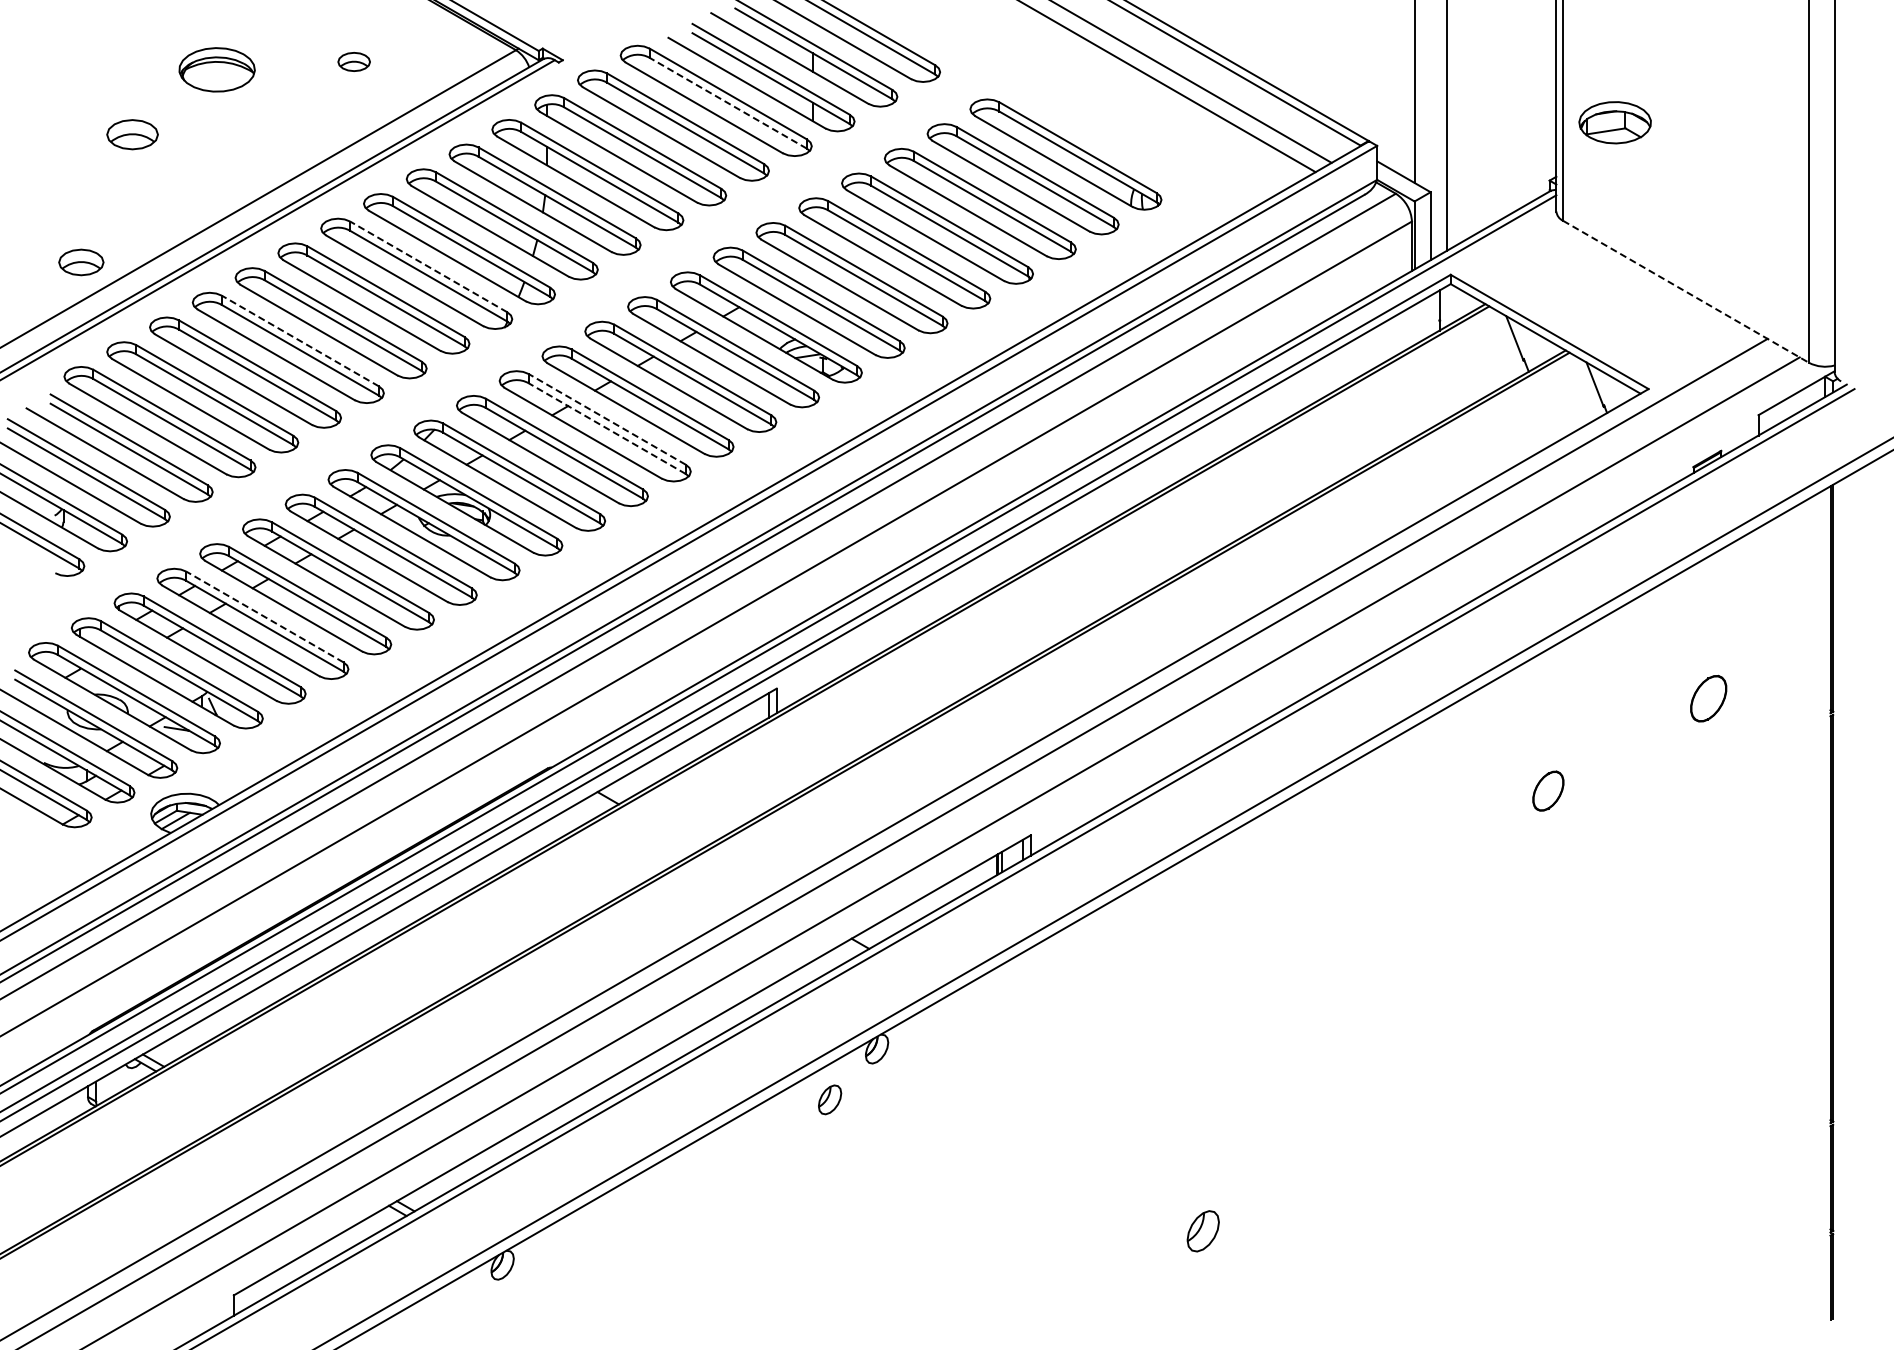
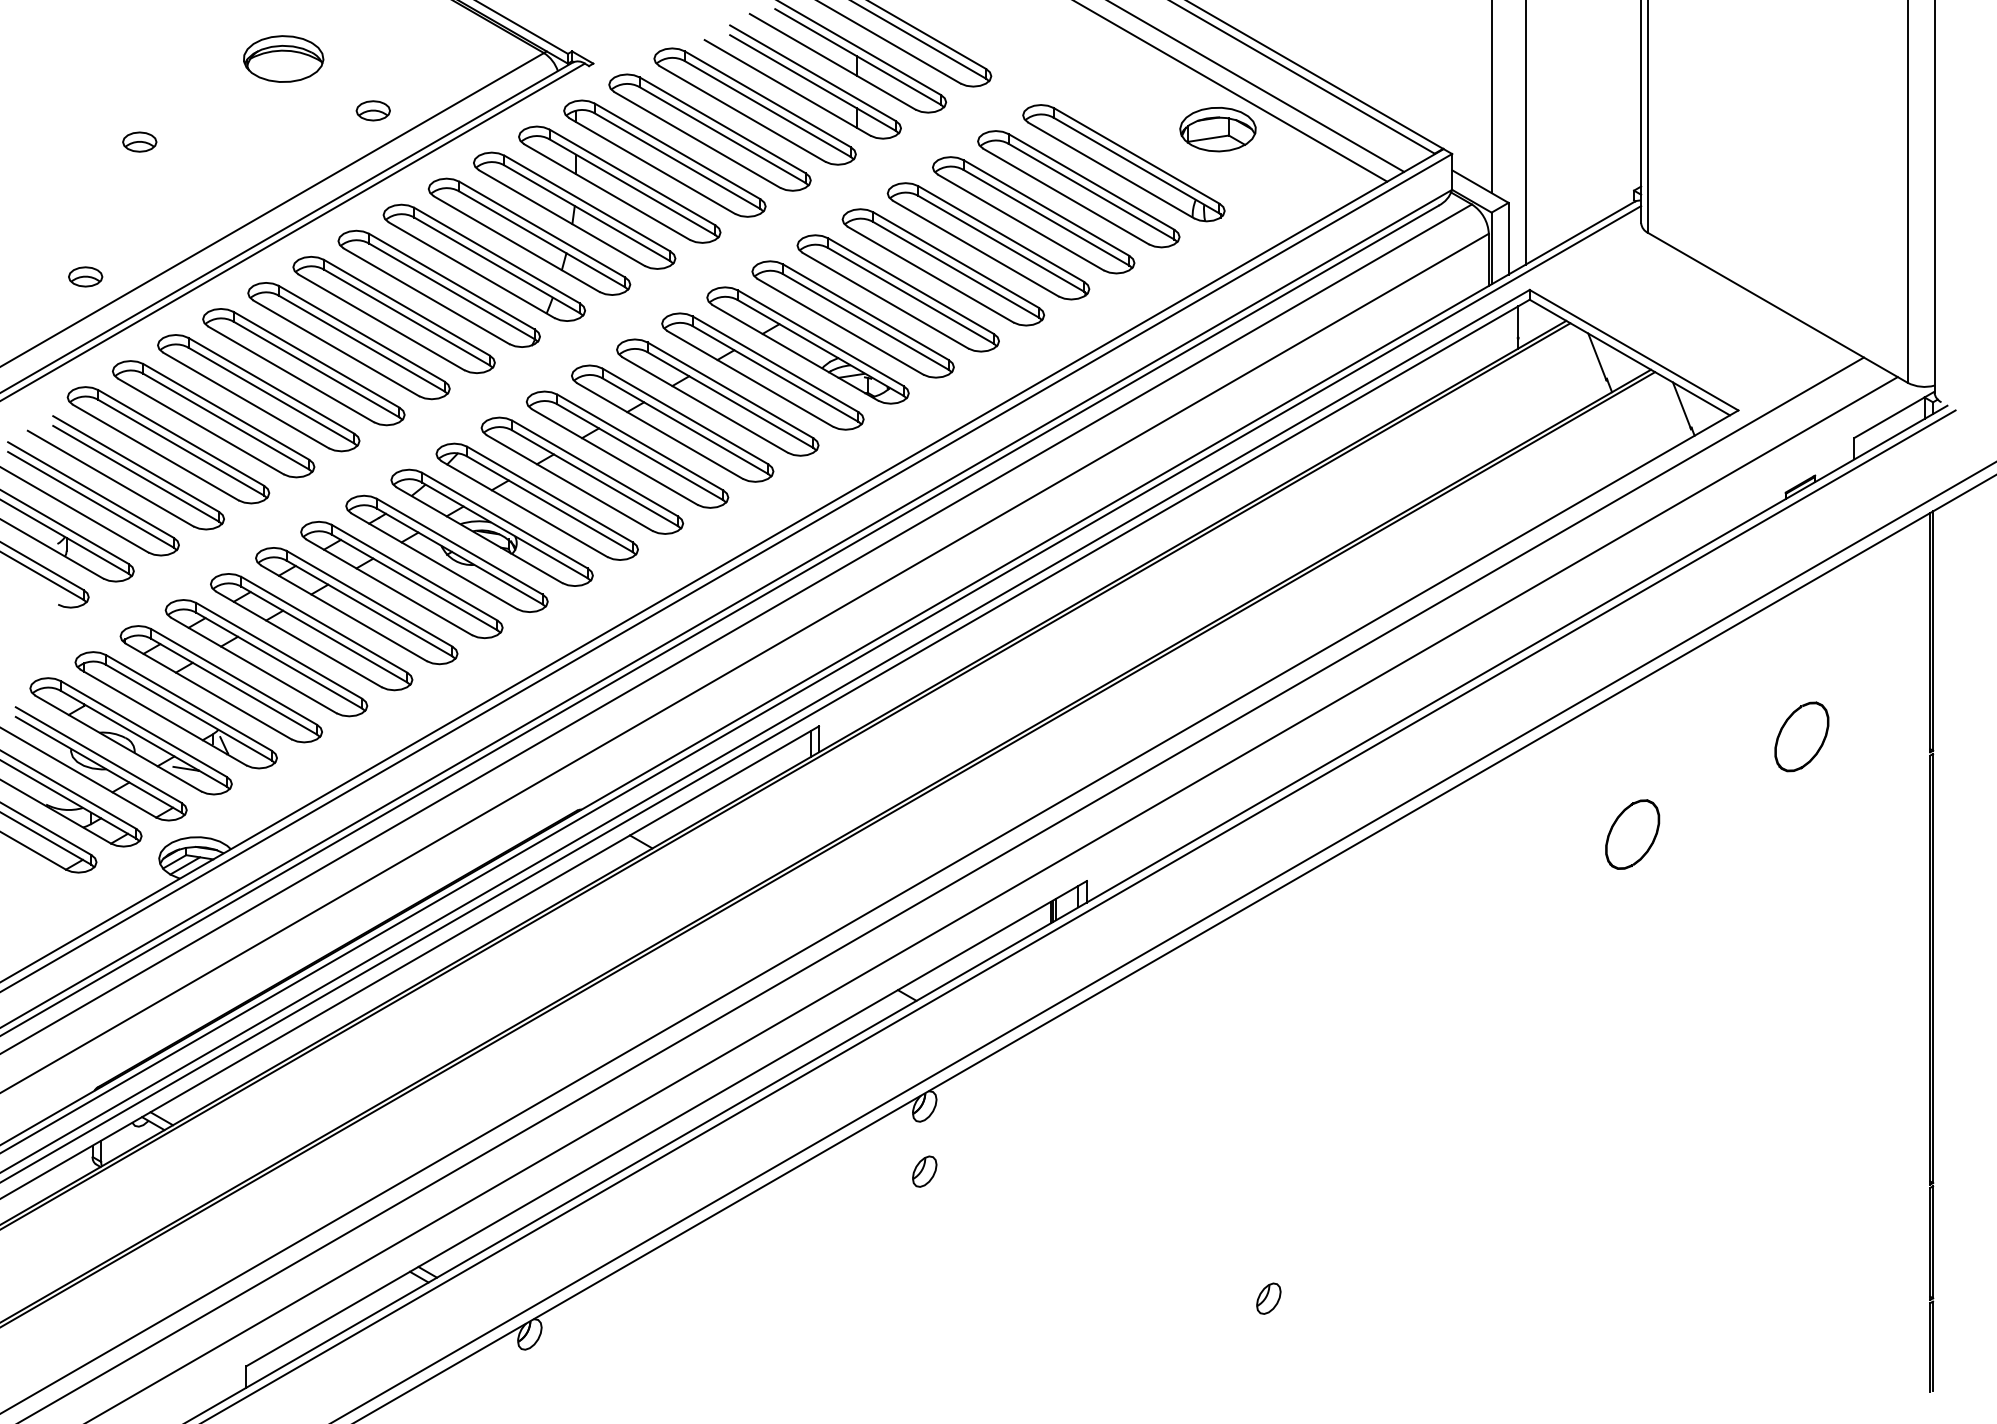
part: (353, 61) -> (372, 110), moved
part: (216, 69) -> (282, 58), moved
line: (728, 103) -> (768, 109), dashed -> solid
part: (1614, 122) -> (1217, 129), moved
part: (132, 134) -> (139, 141), size x0.62
part: (81, 262) -> (85, 276), size x0.71
line: (428, 266) -> (451, 281), dashed -> solid
line: (1686, 292) -> (1778, 308), dashed -> solid
line: (300, 341) -> (316, 360), dashed -> solid
line: (607, 419) -> (640, 442), dashed -> solid
line: (607, 428) -> (640, 452), dashed -> solid
line: (264, 617) -> (278, 651), dashed -> solid
part: (1708, 698) -> (1801, 736), size x1.43
part: (1548, 790) -> (1632, 833), size x1.67
part: (830, 1099) -> (925, 1171), moved
part: (1203, 1231) -> (1269, 1298), size x0.71

